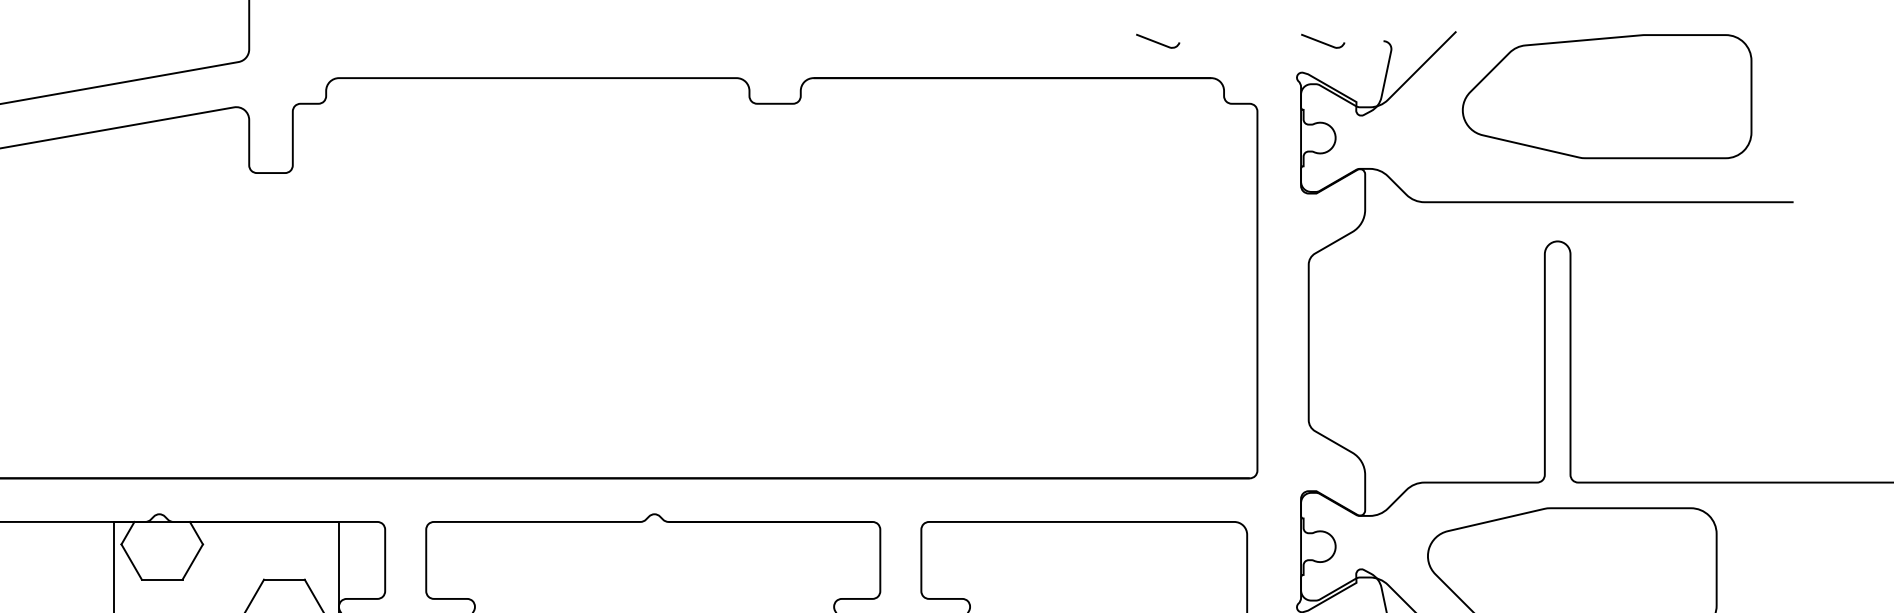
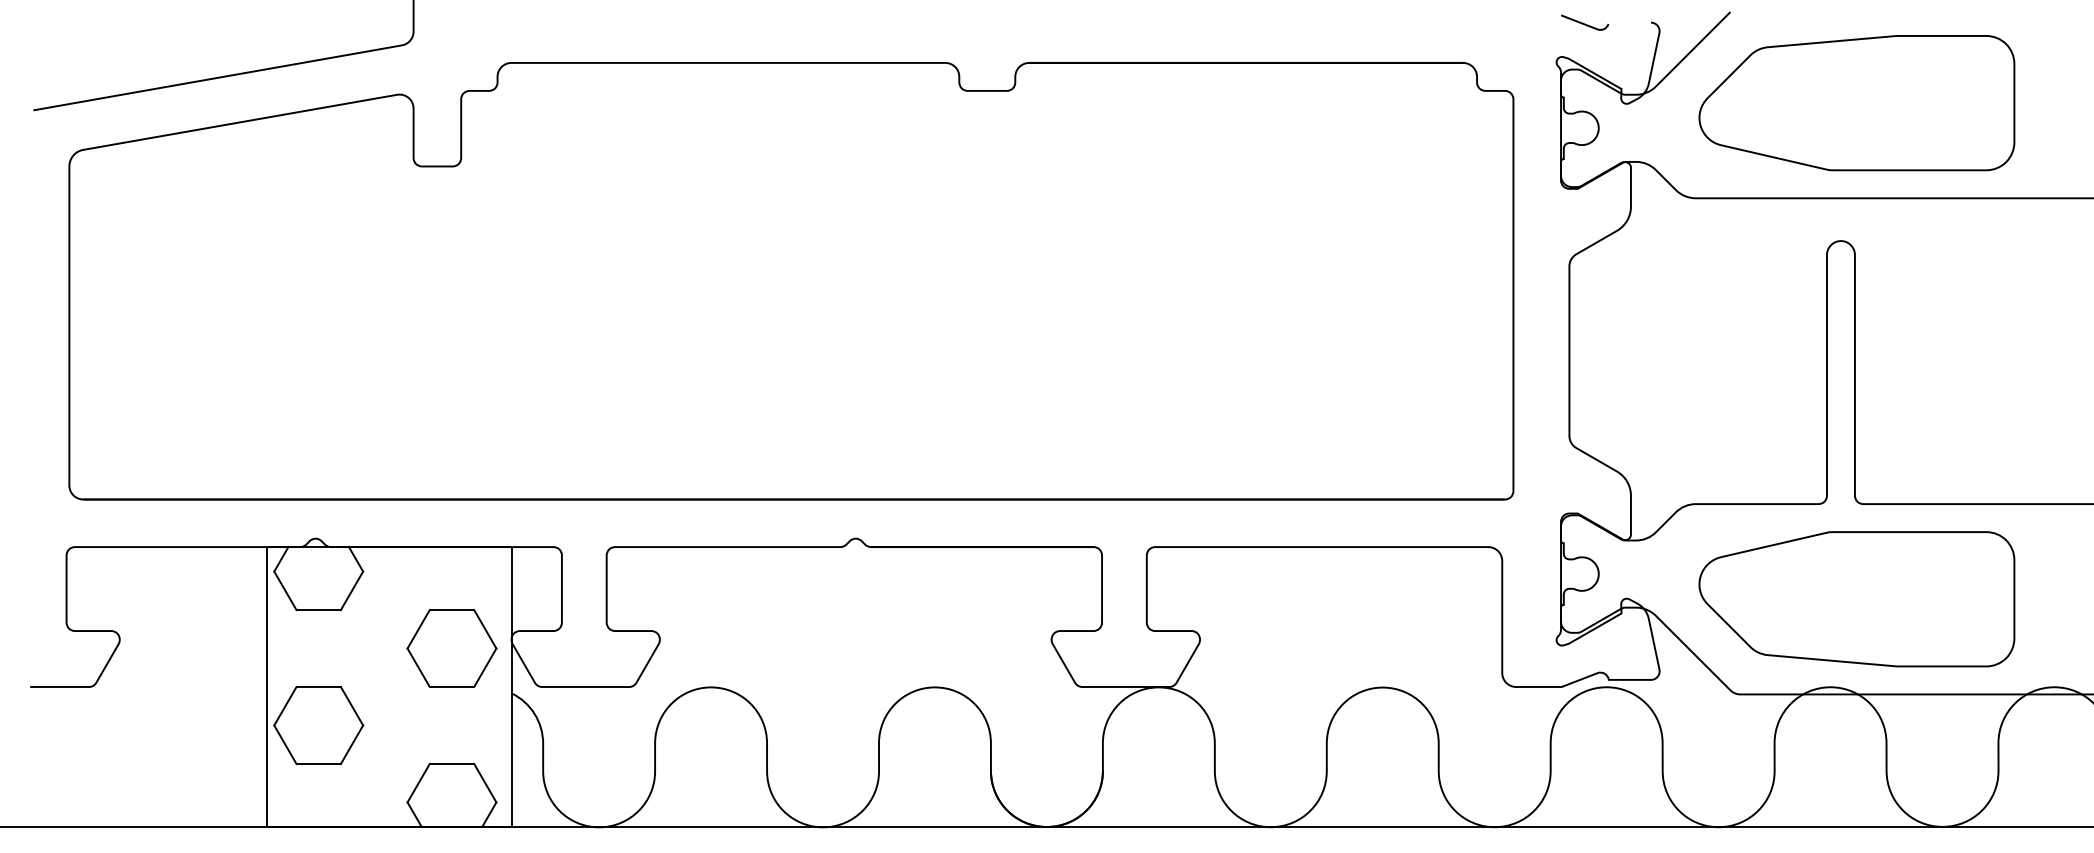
curve: (1158, 41) -> (1405, 23), removed
part: (1606, 96) -> (1856, 103), moved

